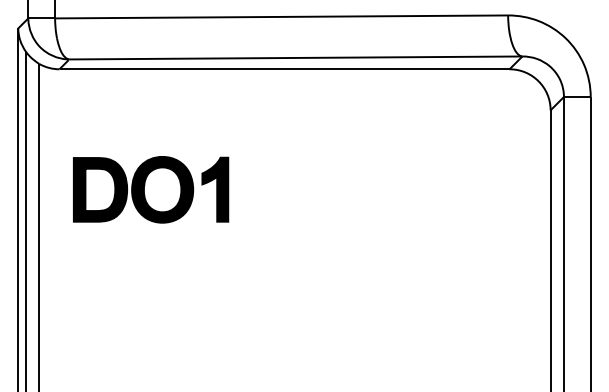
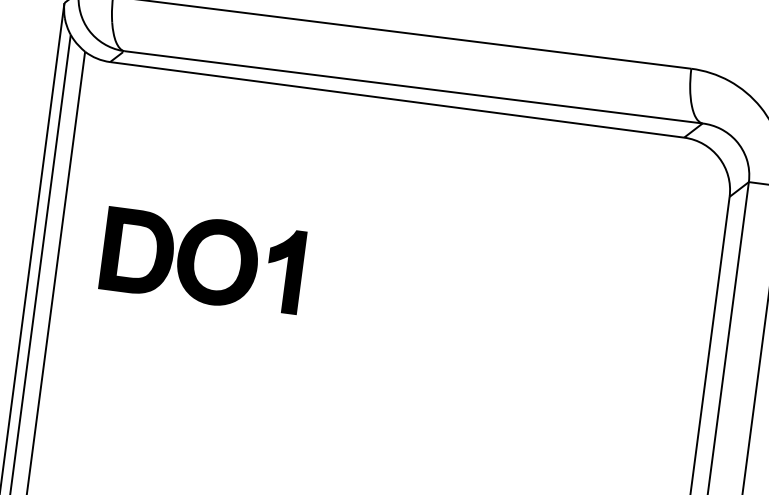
part: (151, 189) -> (203, 260), moved

